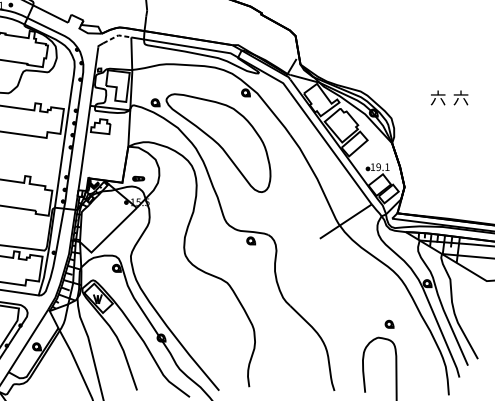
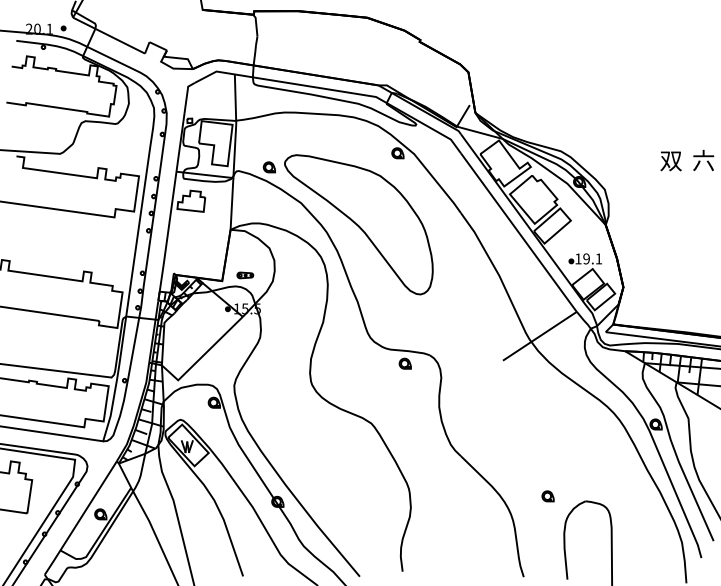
line: (116, 36) -> (214, 72), dashed -> solid
text: (437, 97) -> (670, 160), 六 -> 双
part: (389, 324) -> (547, 496), moved

